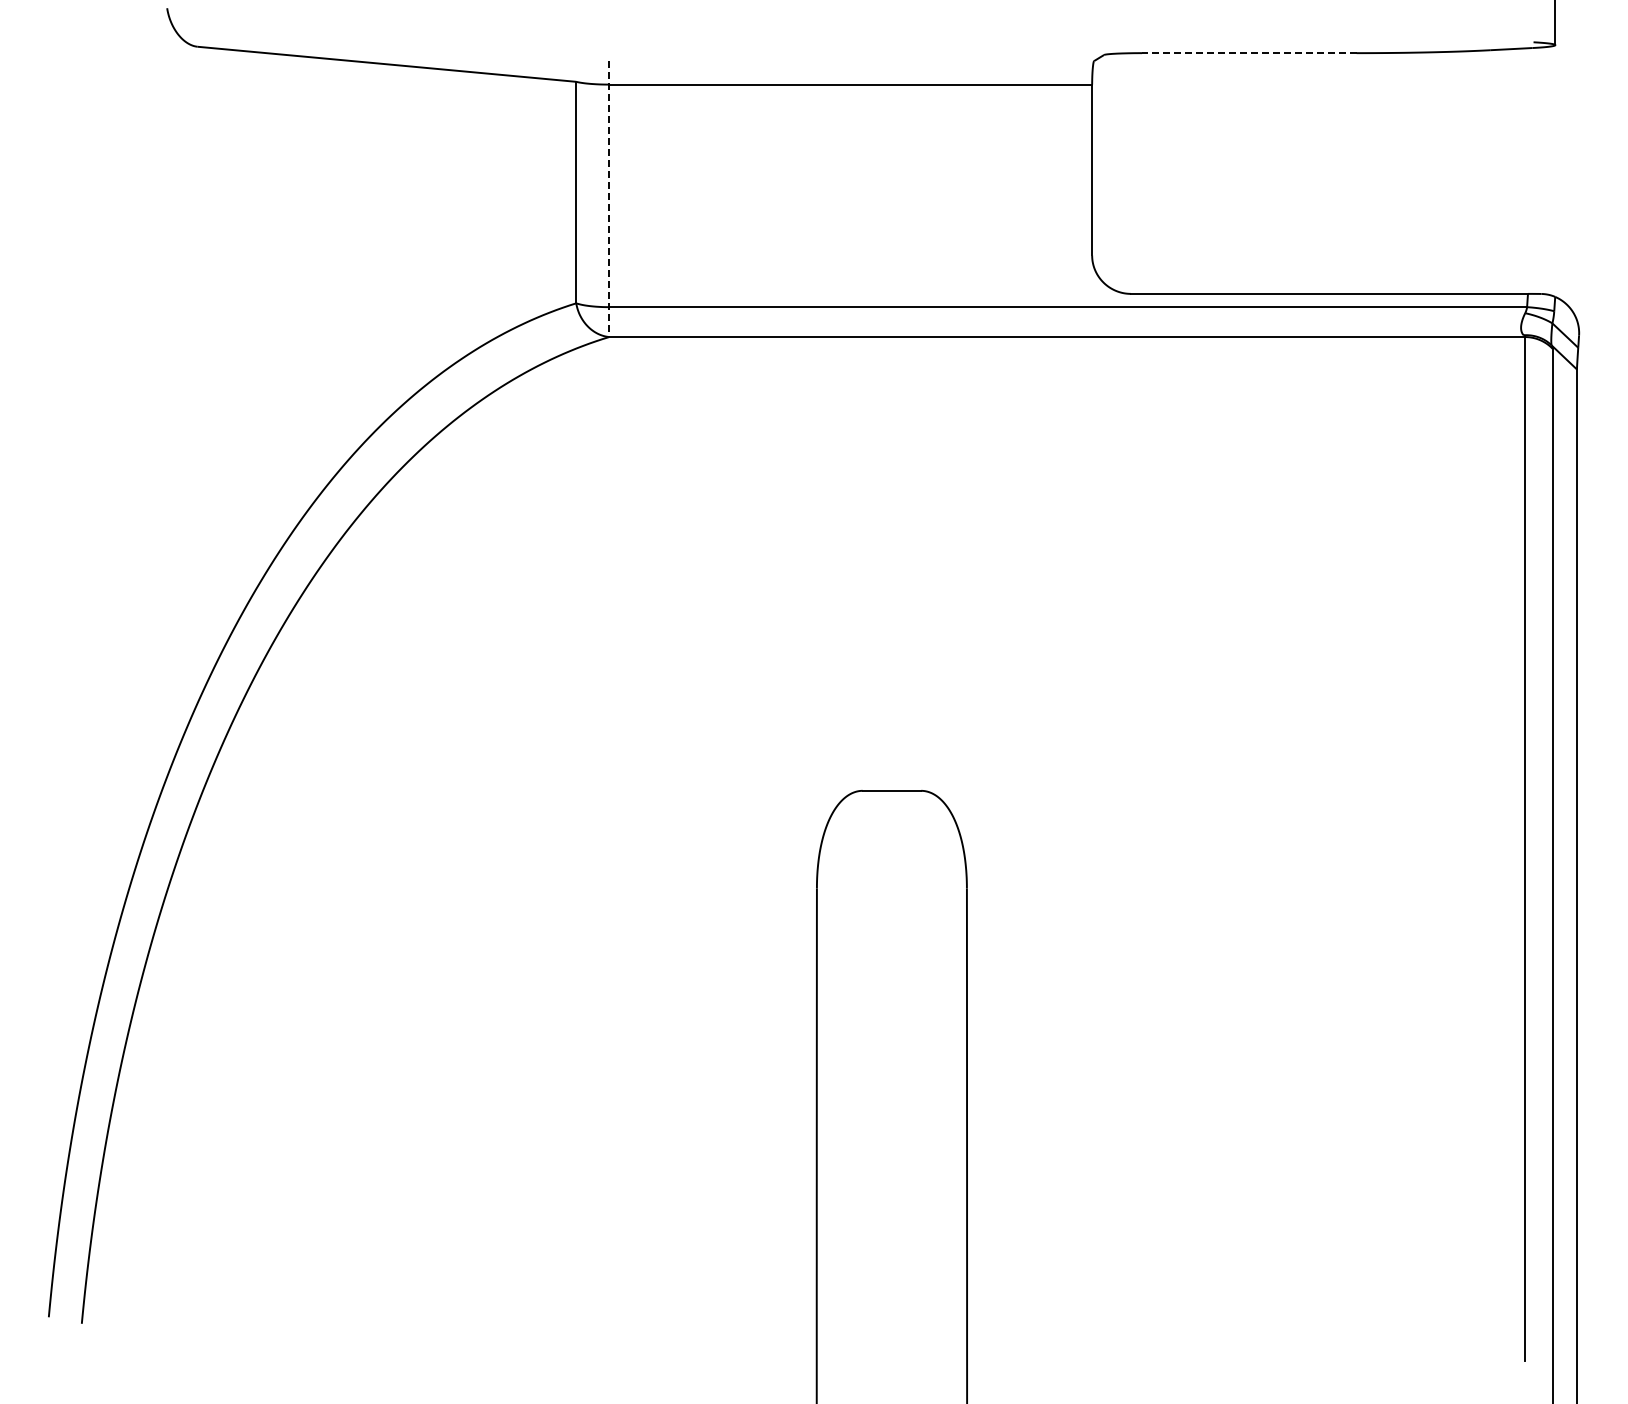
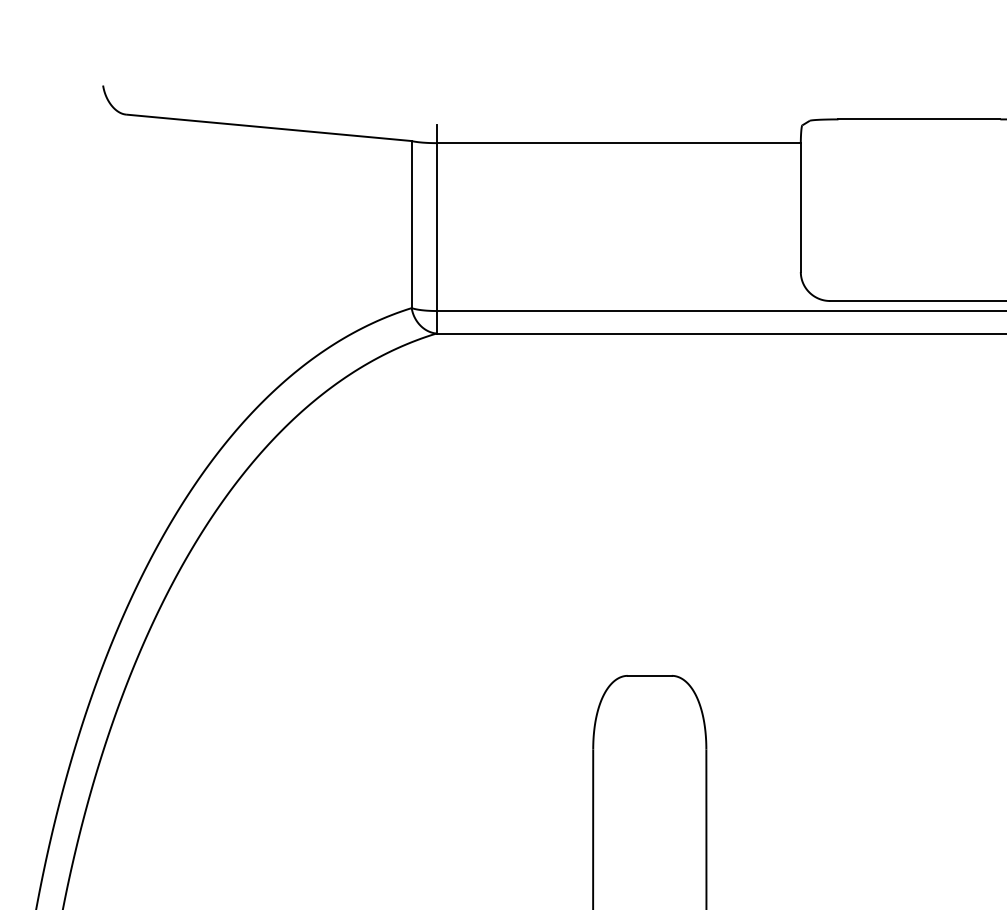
line: (1248, 53) -> (918, 119), dashed -> solid
line: (609, 199) -> (436, 229), dashed -> solid

